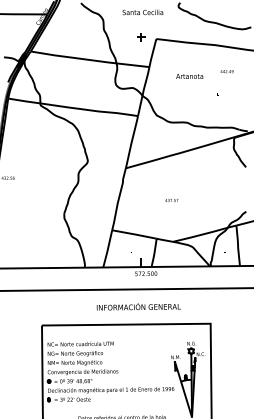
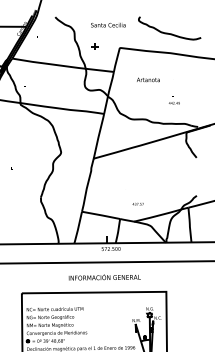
part: (141, 37) -> (95, 46), moved
text: (226, 71) -> (173, 103), moved
text: (171, 200) -> (137, 204), moved

